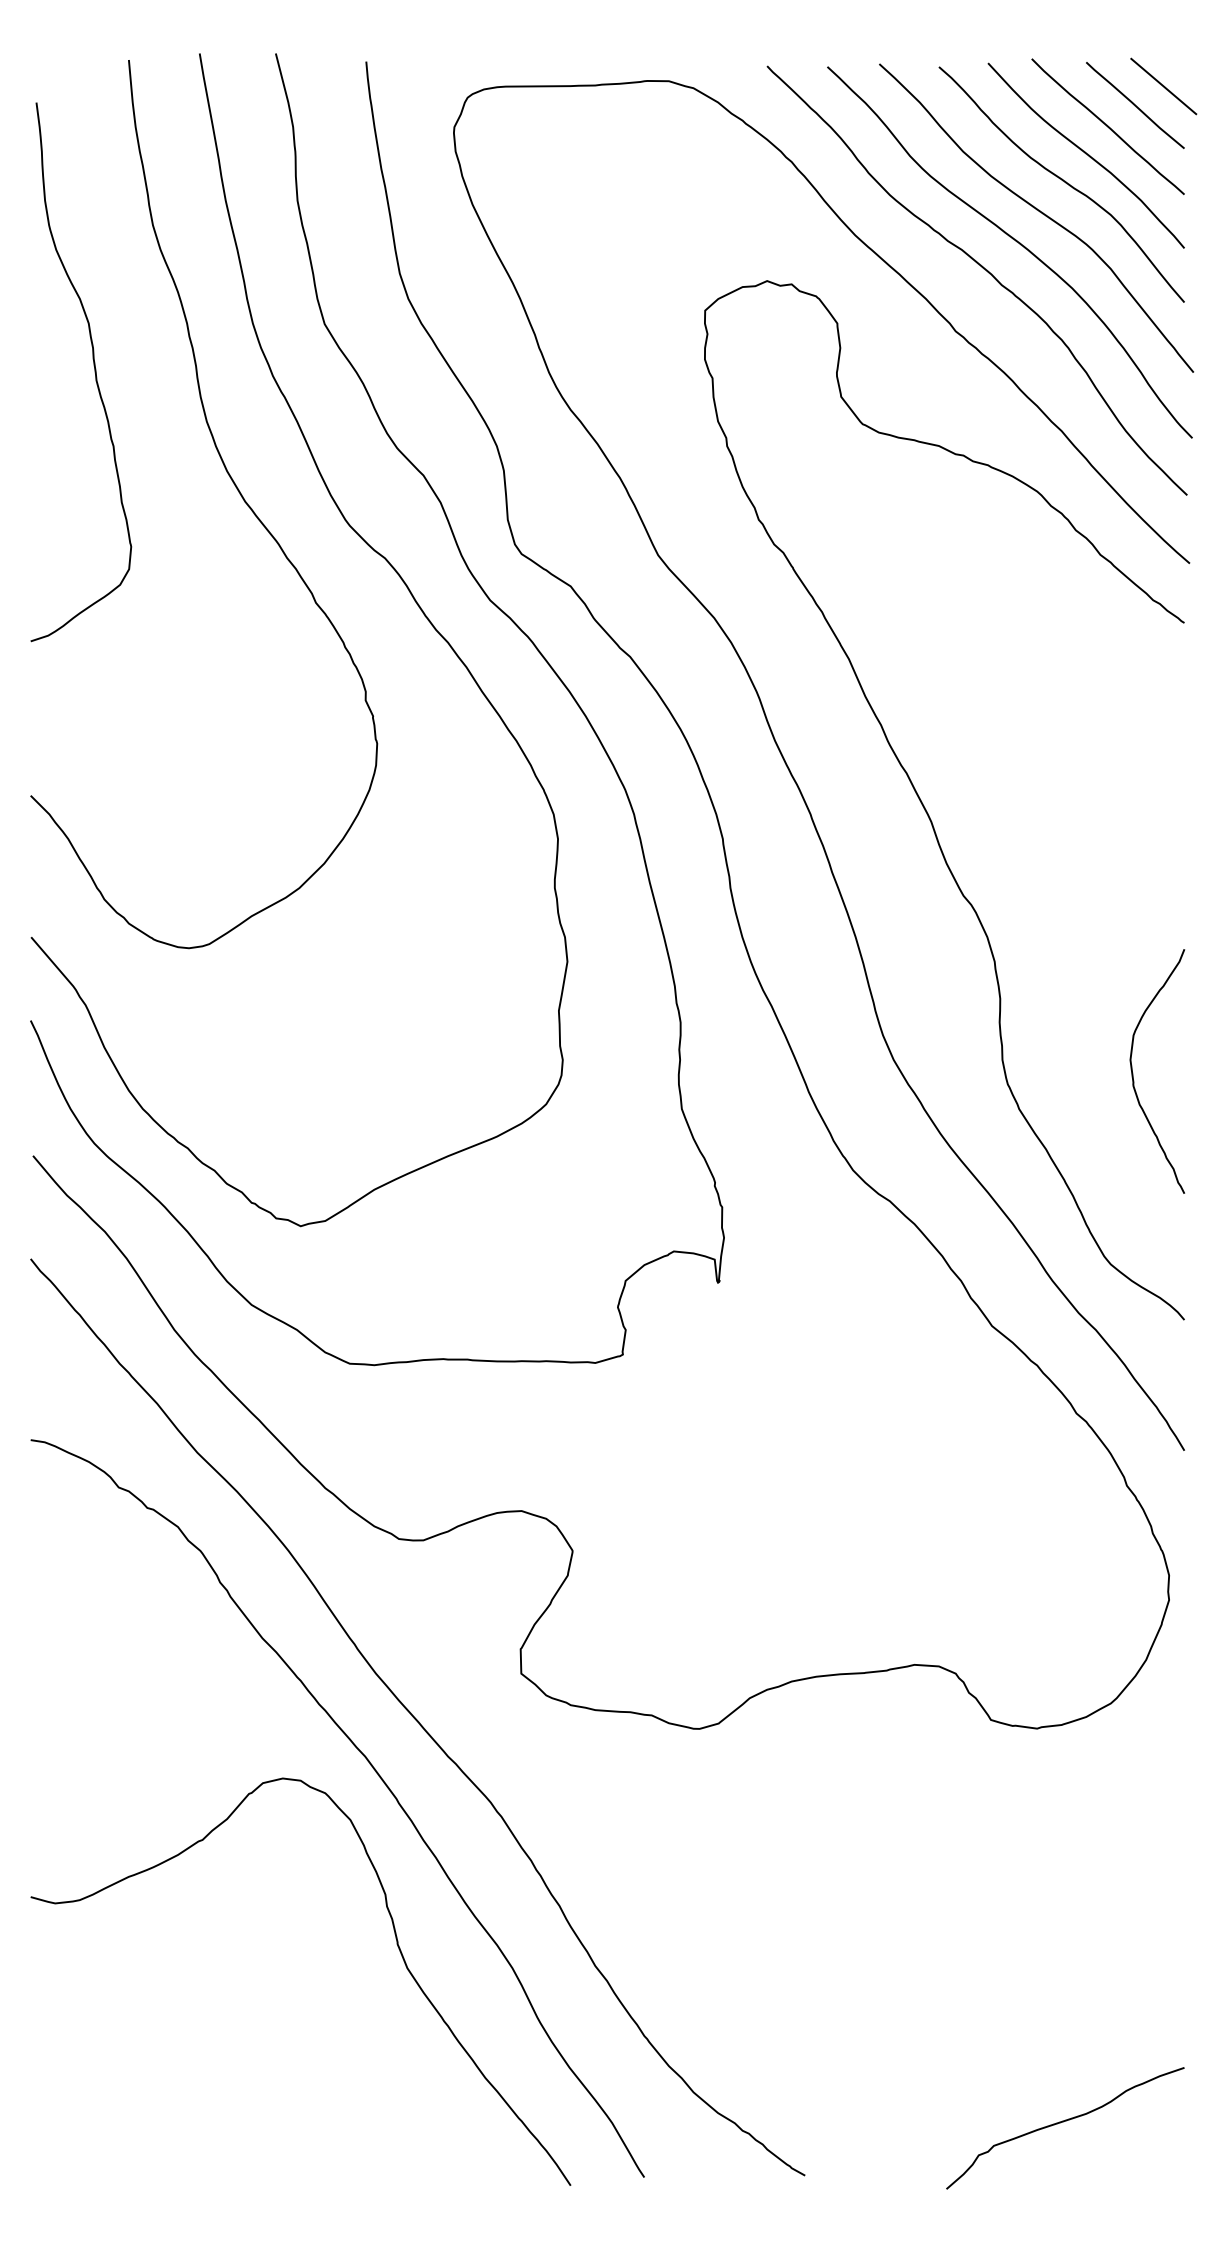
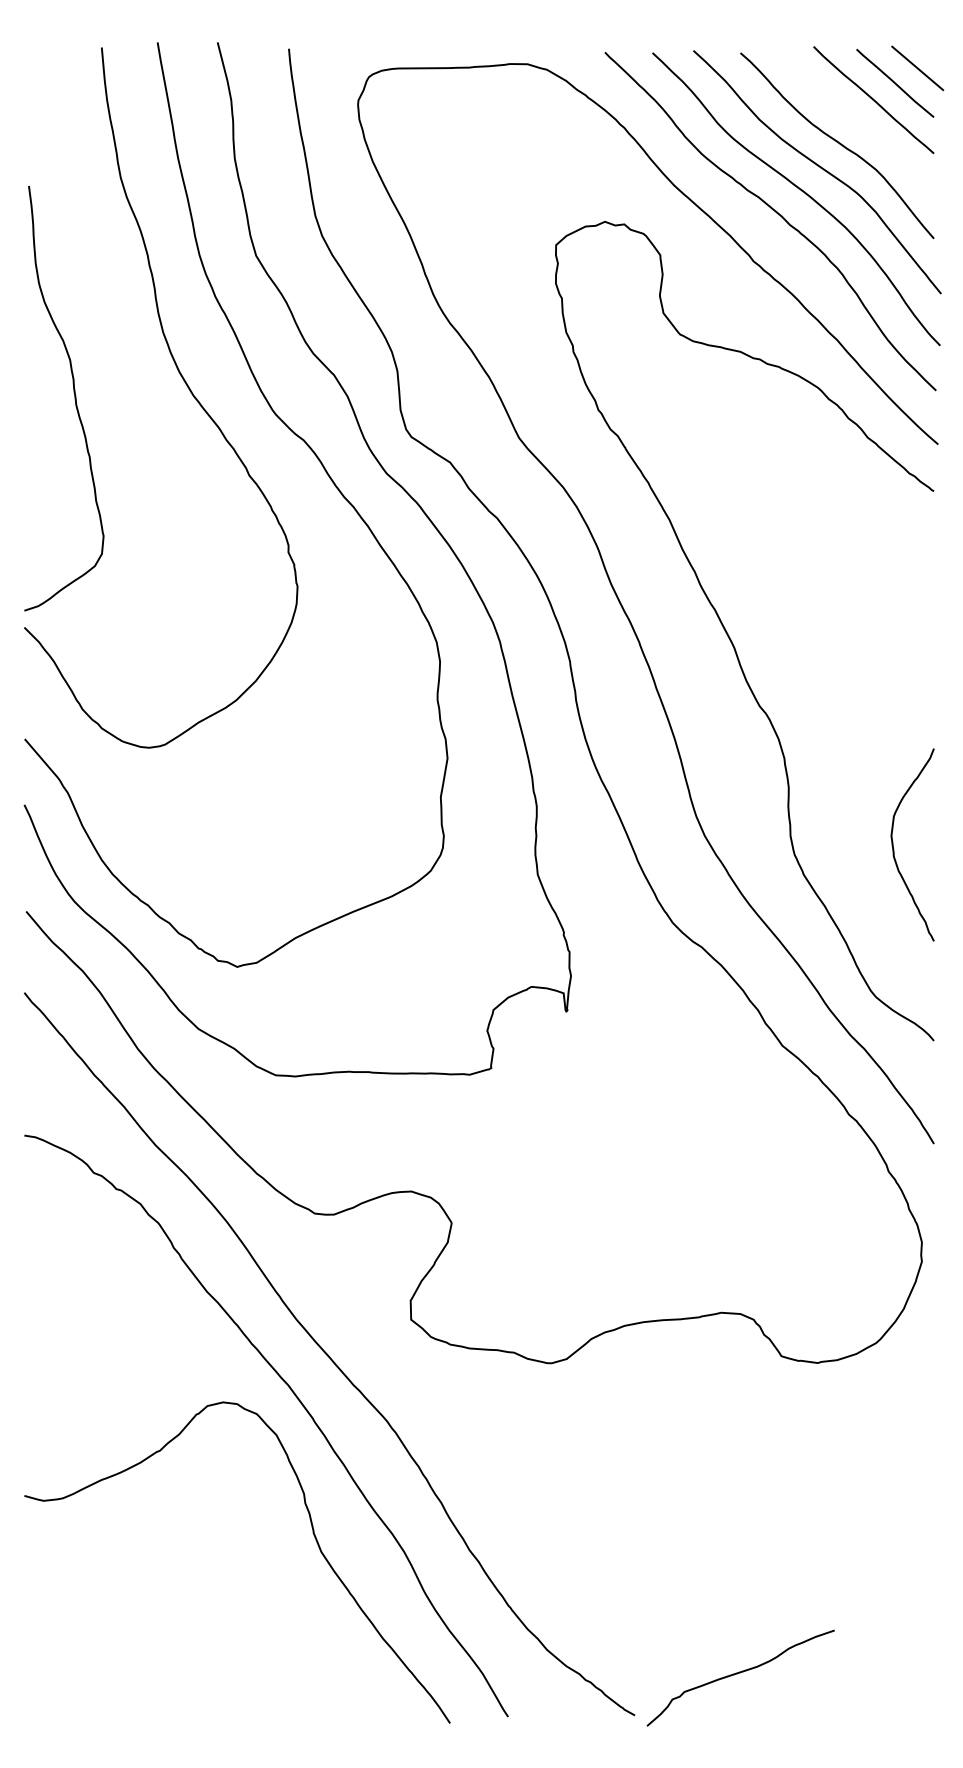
curve: (1085, 154) -> (855, 122), removed
curve: (94, 372) -> (74, 398), moved
curve: (1063, 2122) -> (739, 1673), moved

